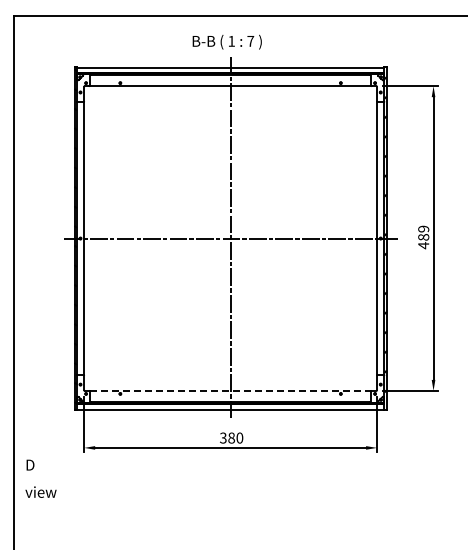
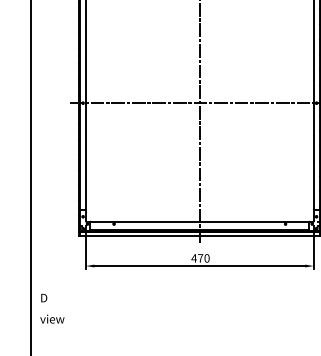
line: (230, 390) -> (199, 221), dashed -> solid
text: (226, 437) -> (196, 257), 380 -> 470
text: (40, 478) -> (51, 308), moved

